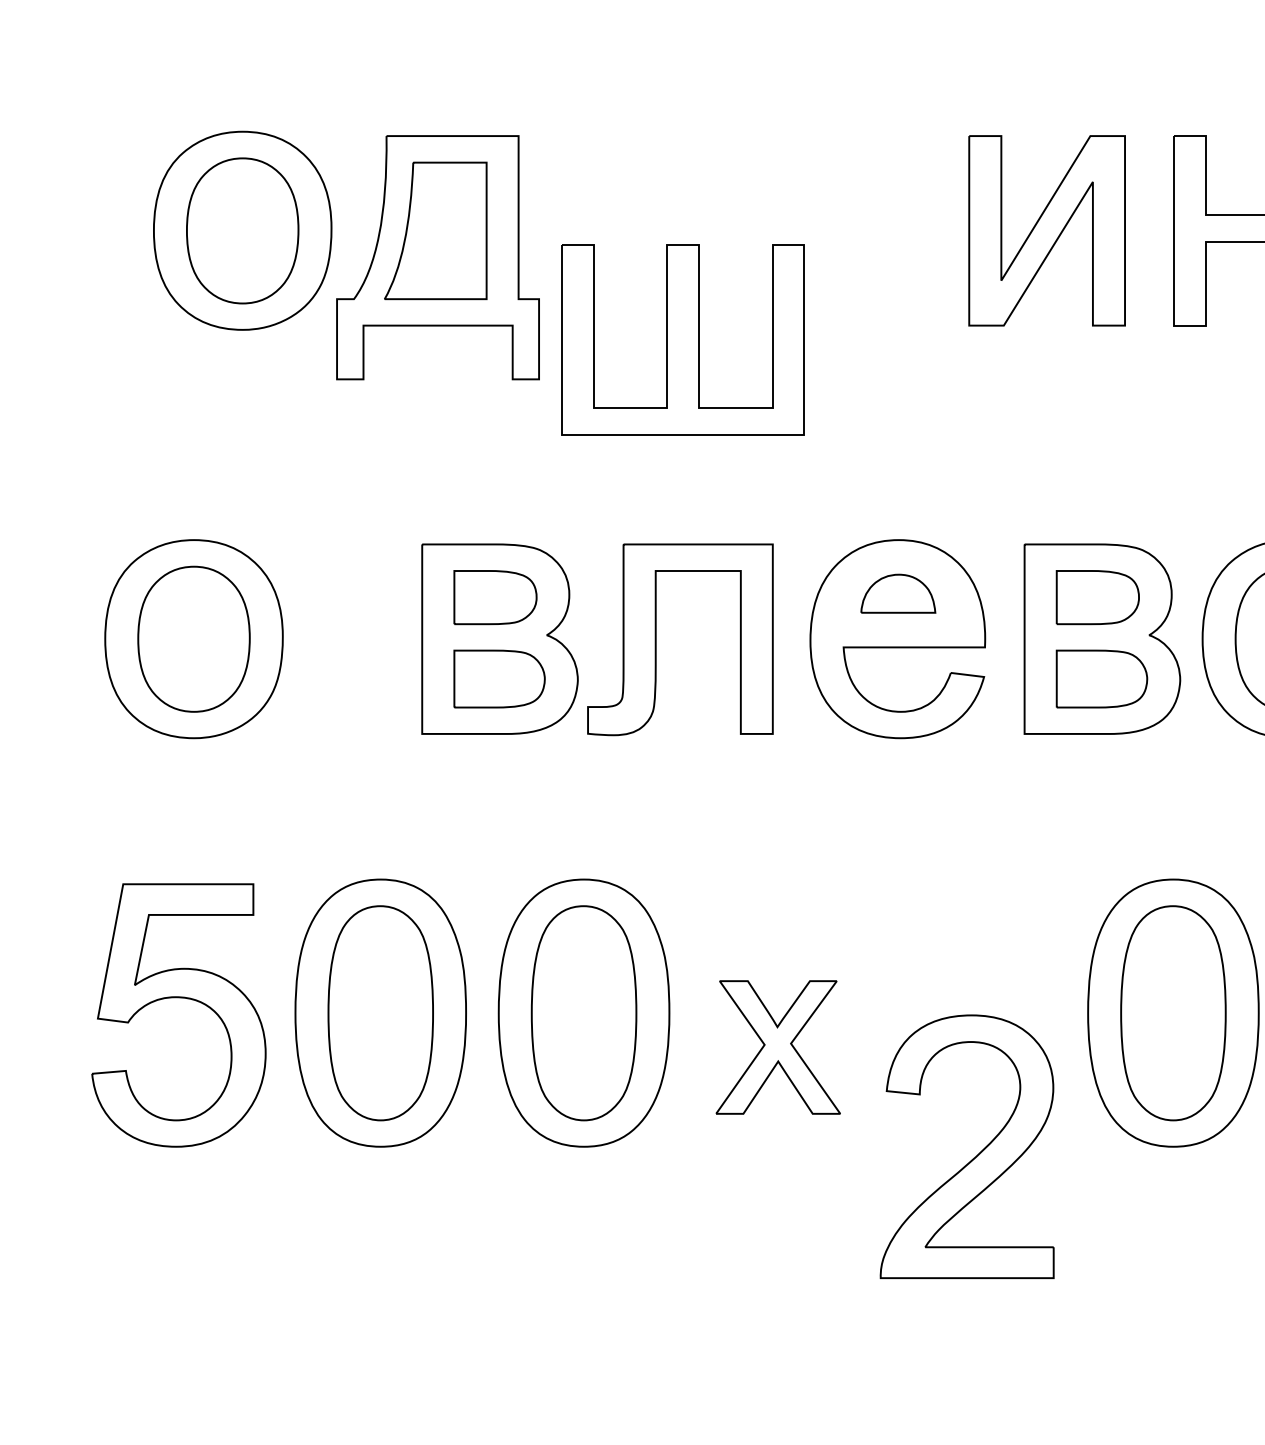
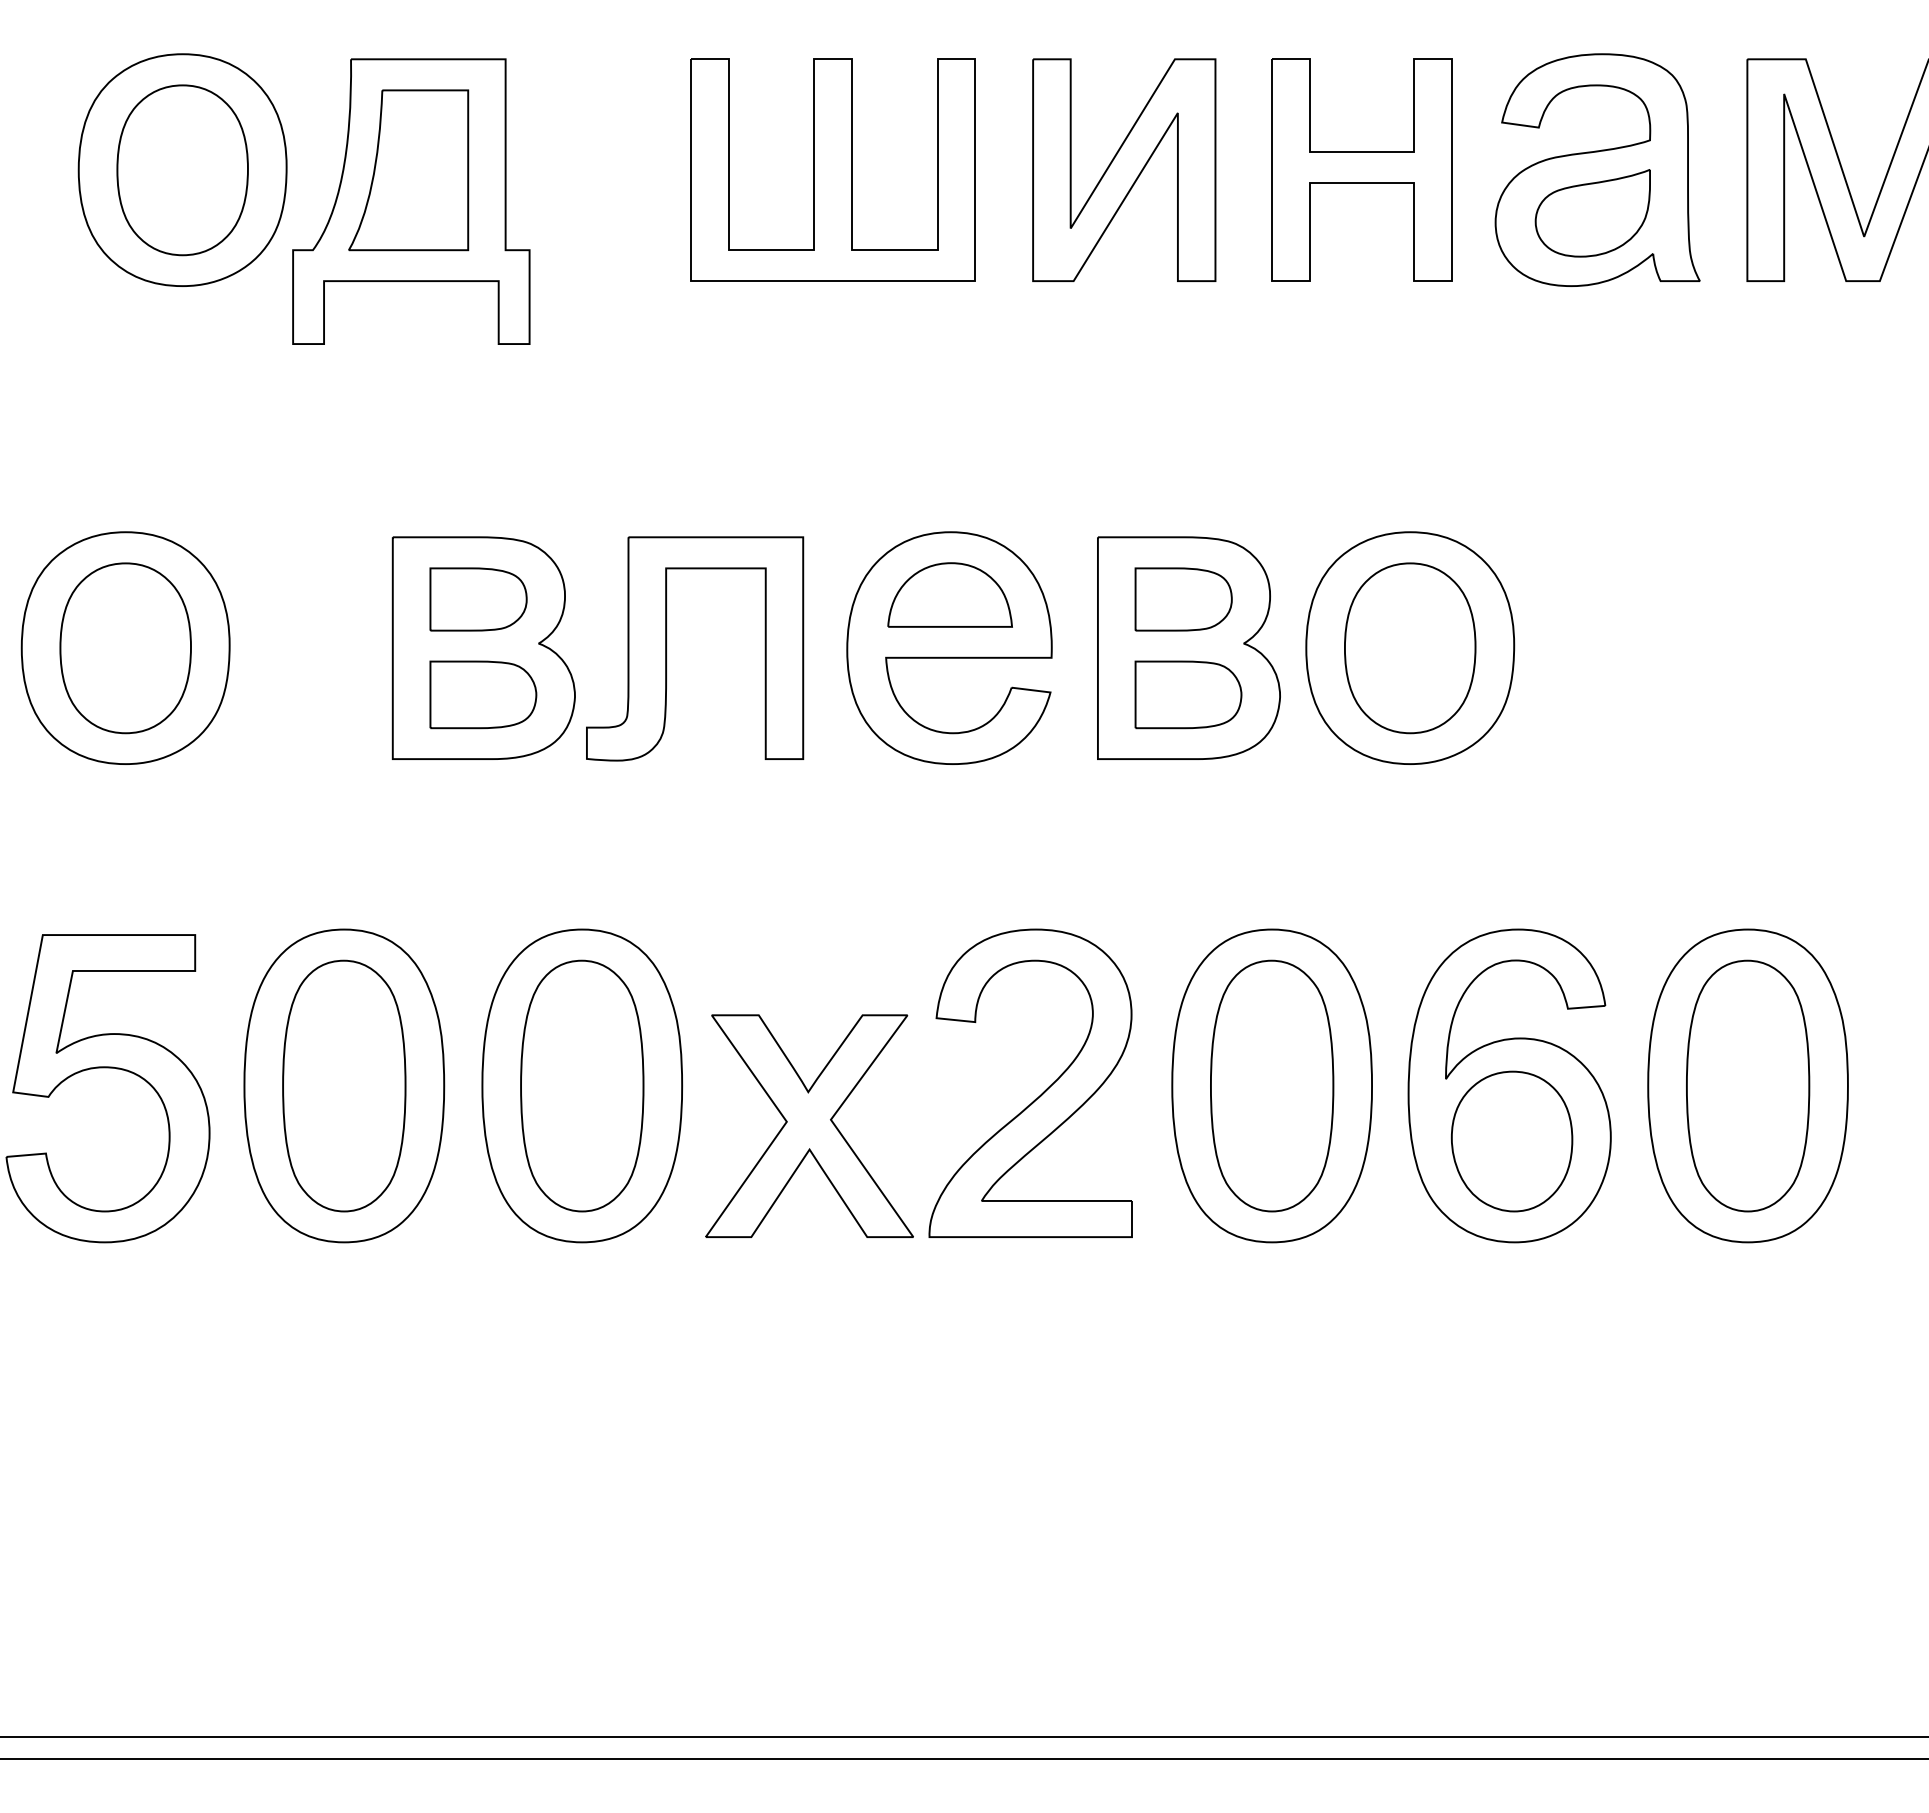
part: (682, 339) -> (832, 169), moved
part: (897, 593) -> (949, 594), size x1.43
part: (778, 1046) -> (809, 1125), size x1.43
part: (976, 1155) -> (1041, 1093), moved

